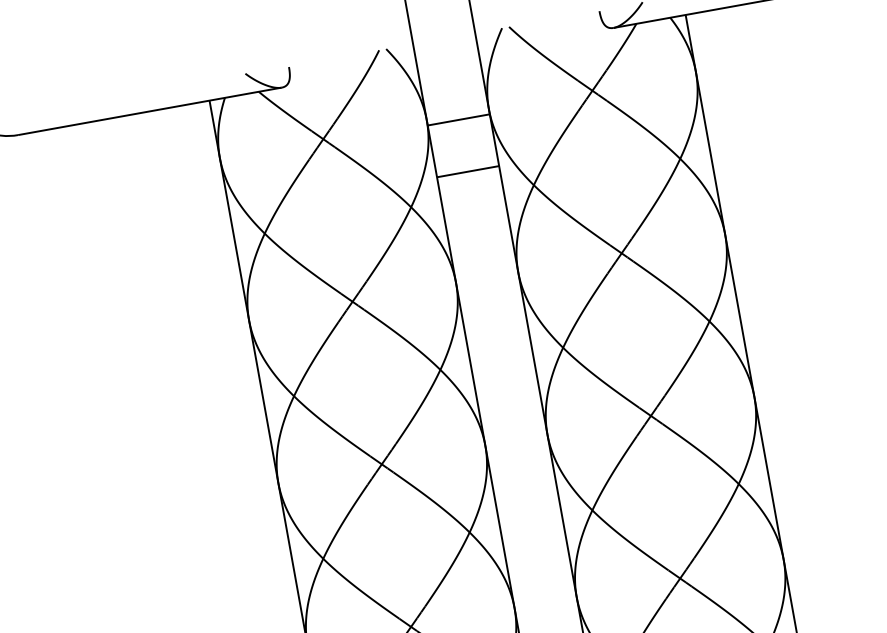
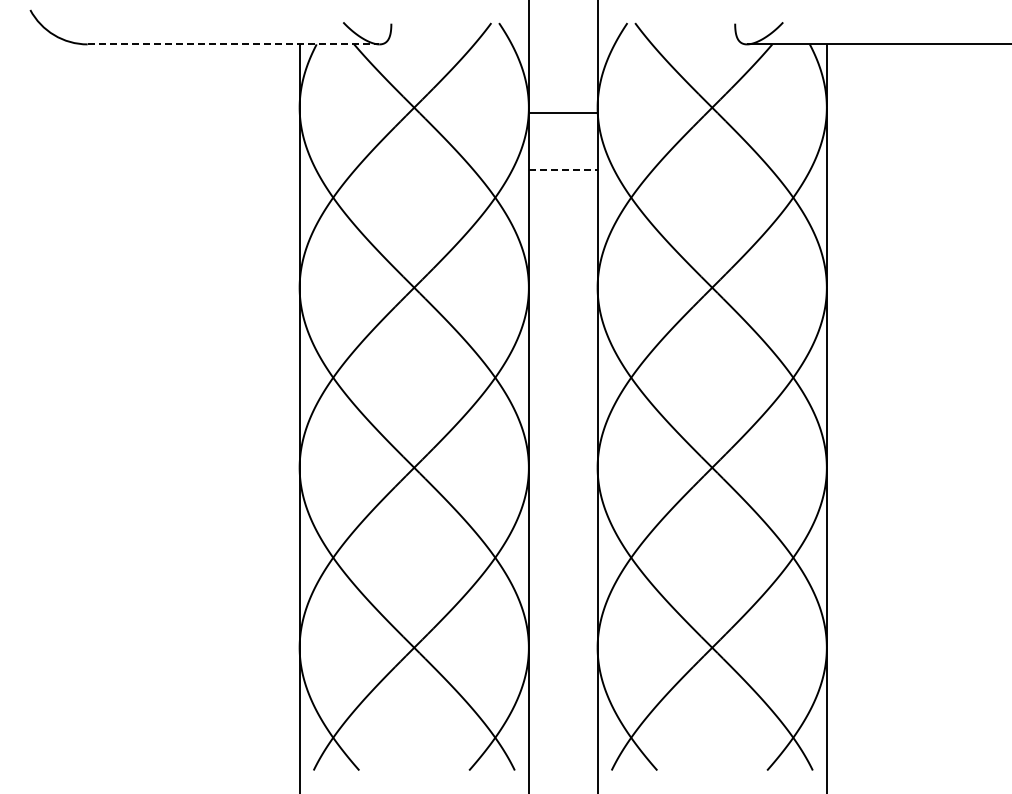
line: (149, 111) -> (233, 44), solid -> dashed
line: (468, 171) -> (563, 170), solid -> dashed

